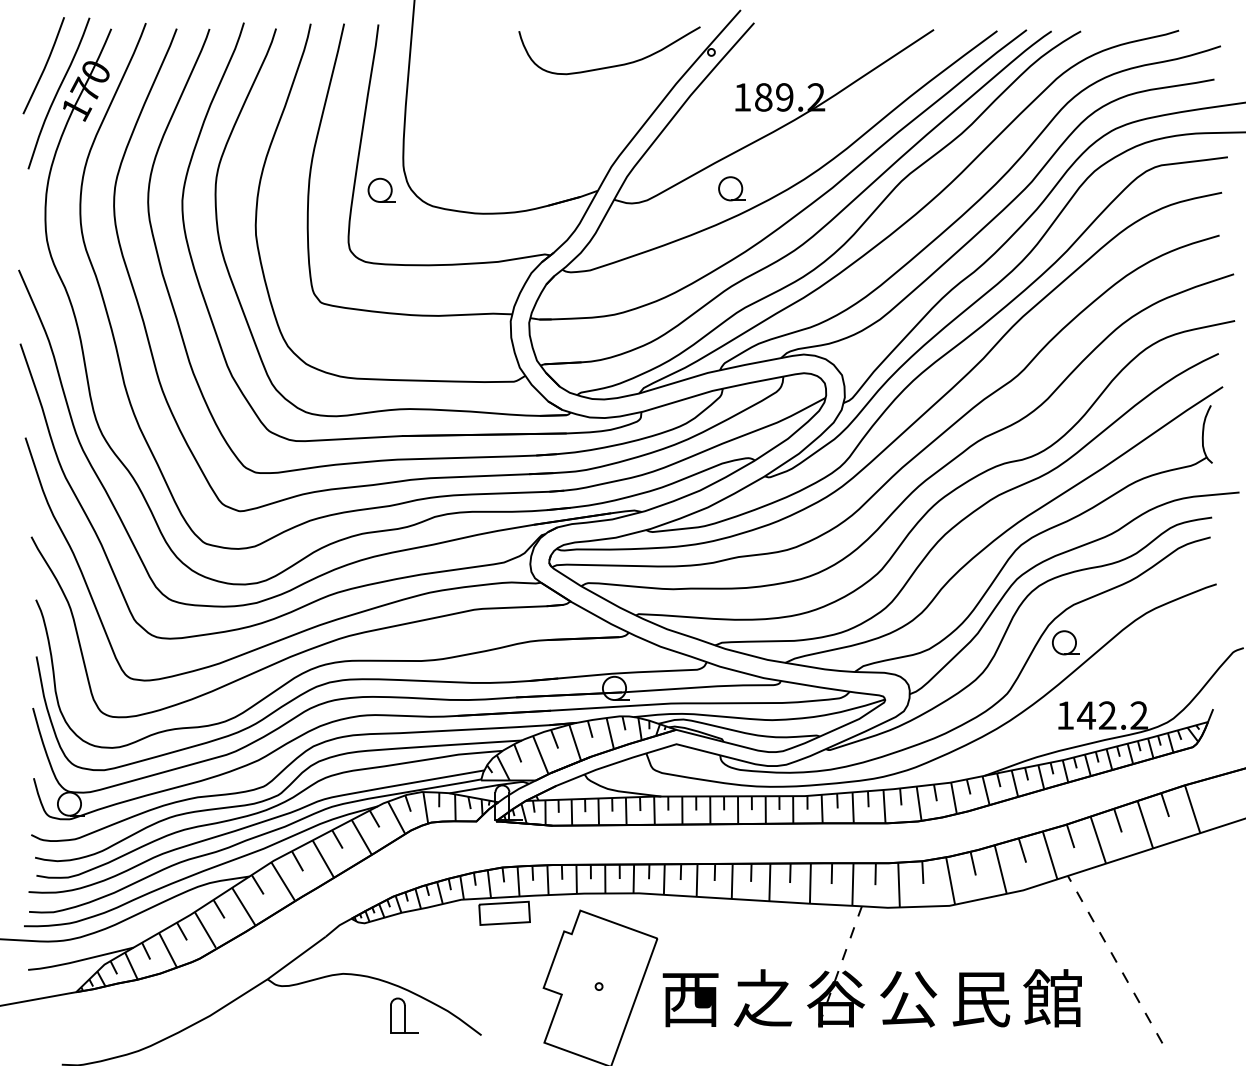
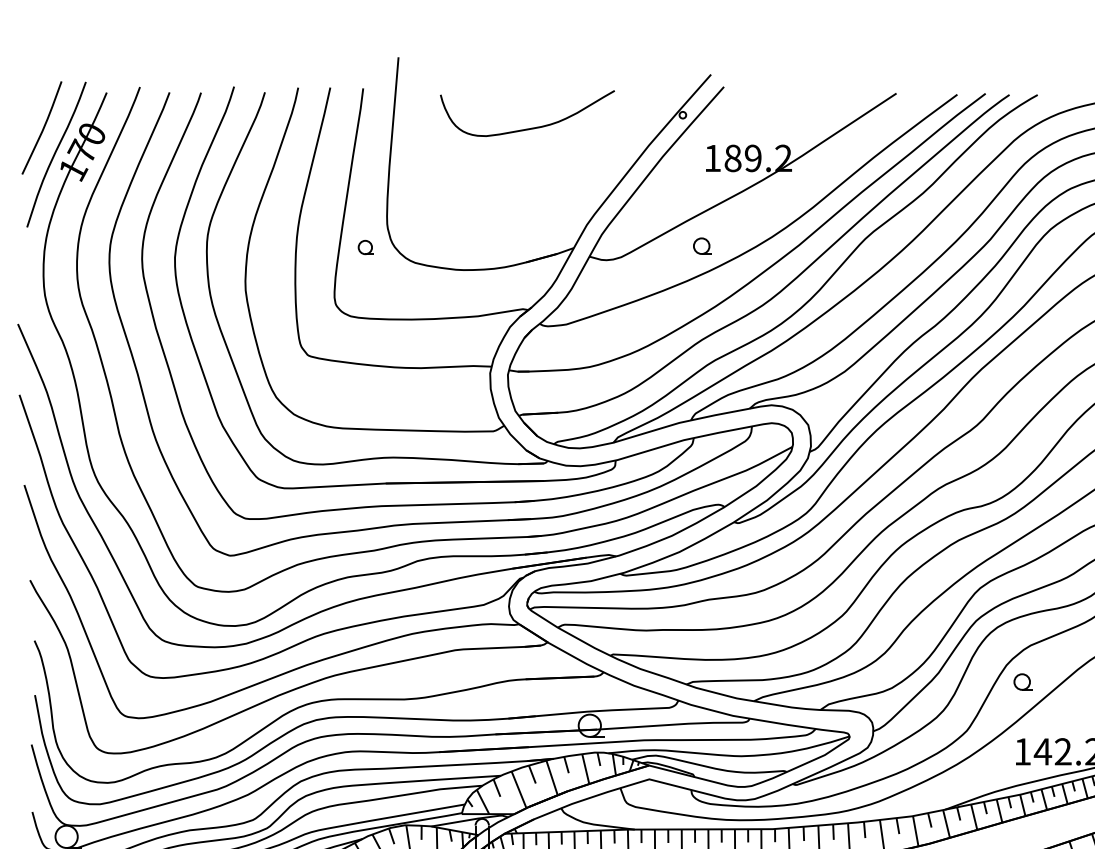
curve: (612, 65) -> (530, 127), moved
part: (731, 188) -> (702, 245), size x0.7
part: (381, 189) -> (366, 246), size x0.6
part: (1065, 642) -> (1022, 681), size x0.7

